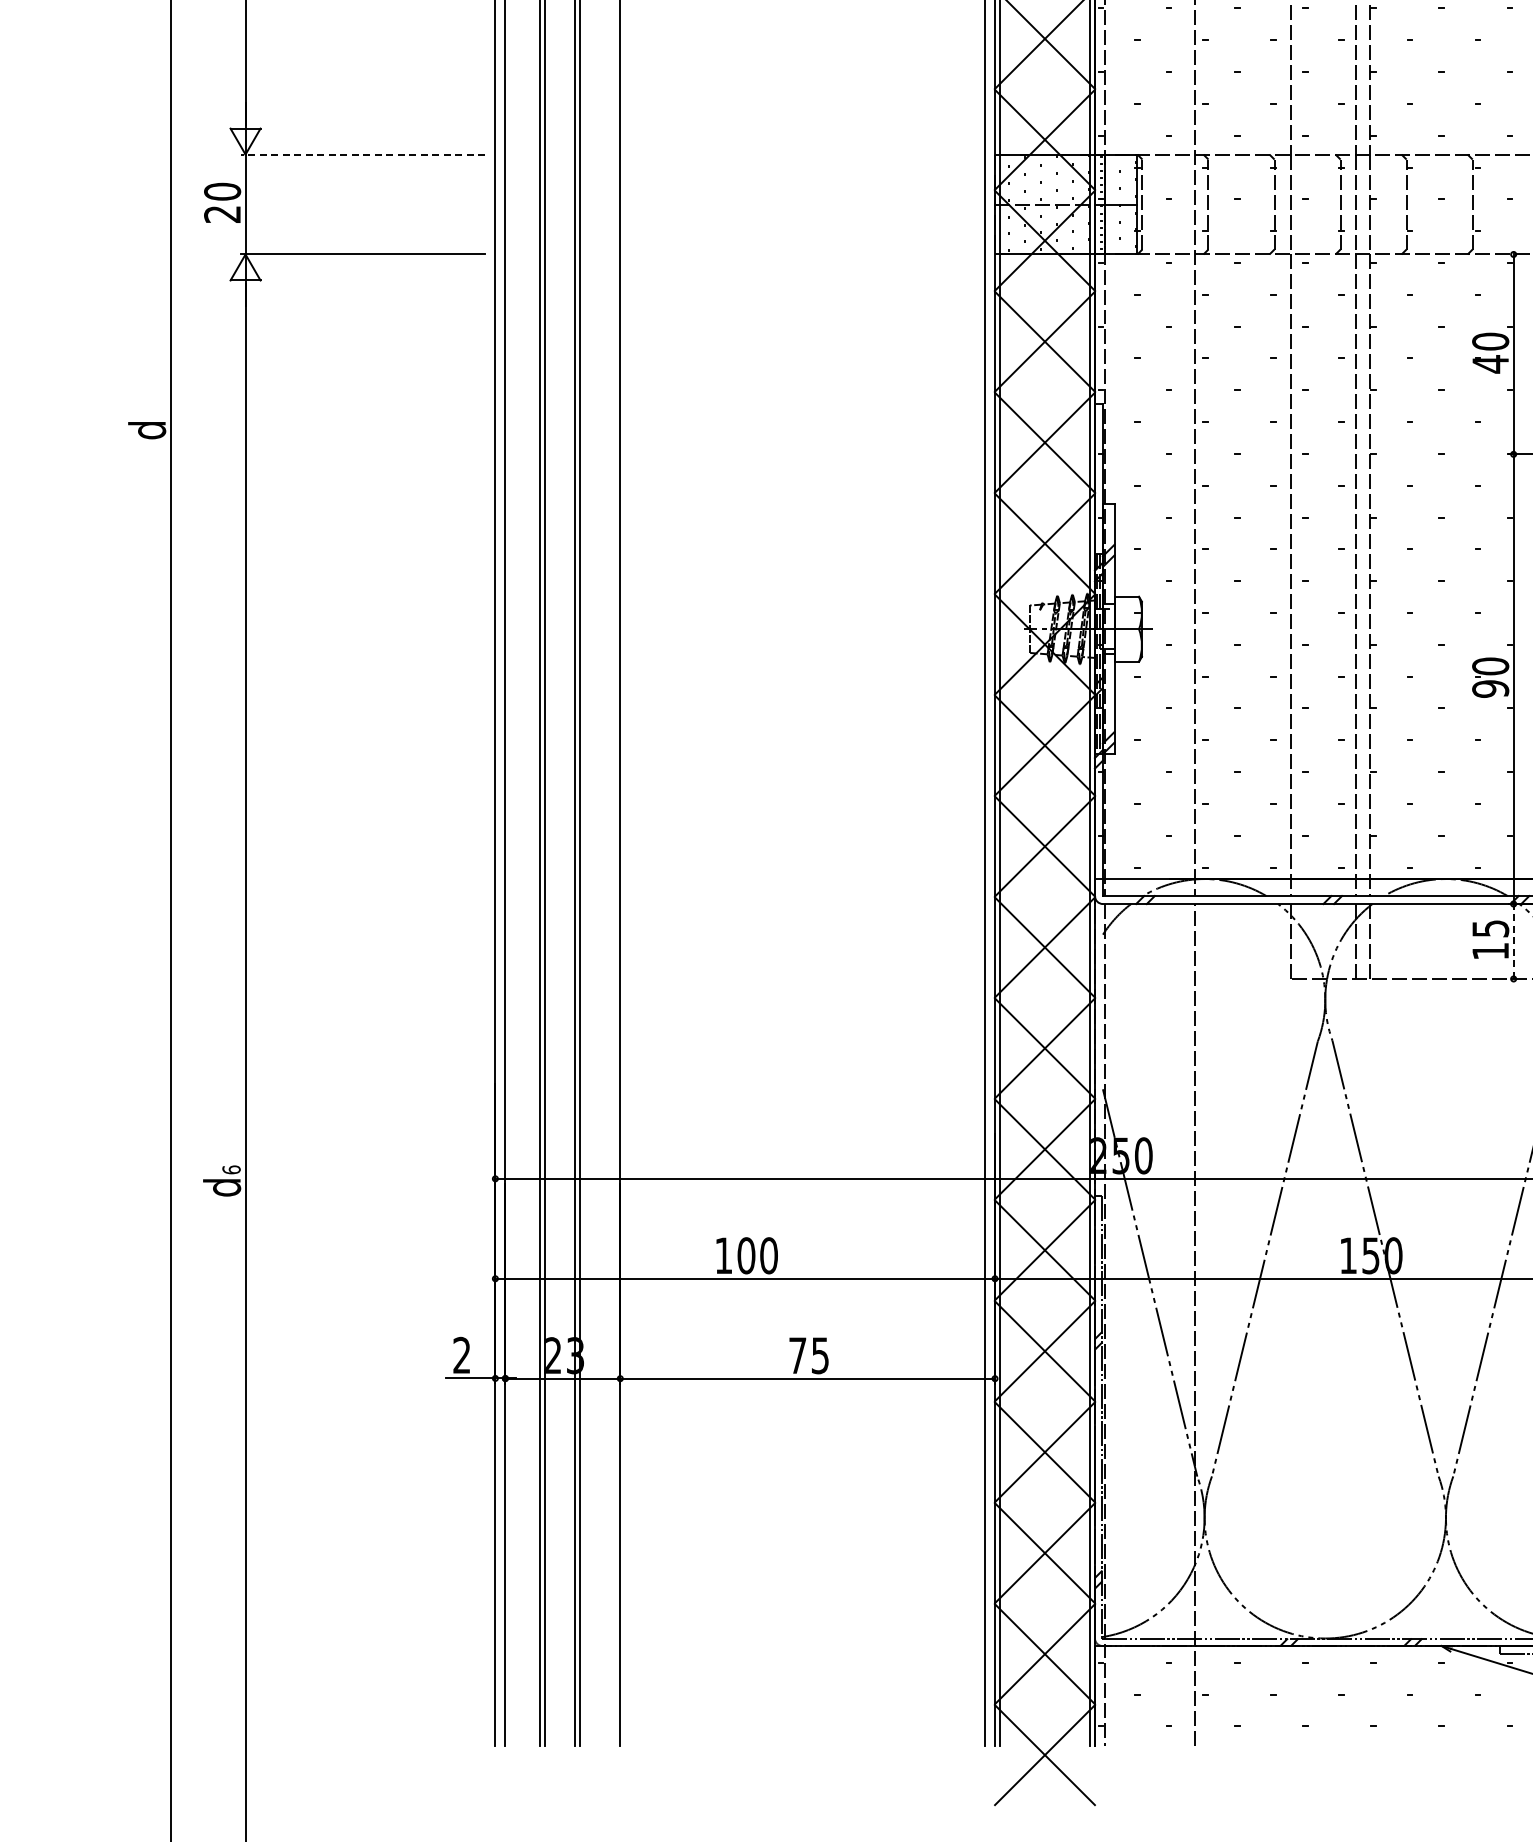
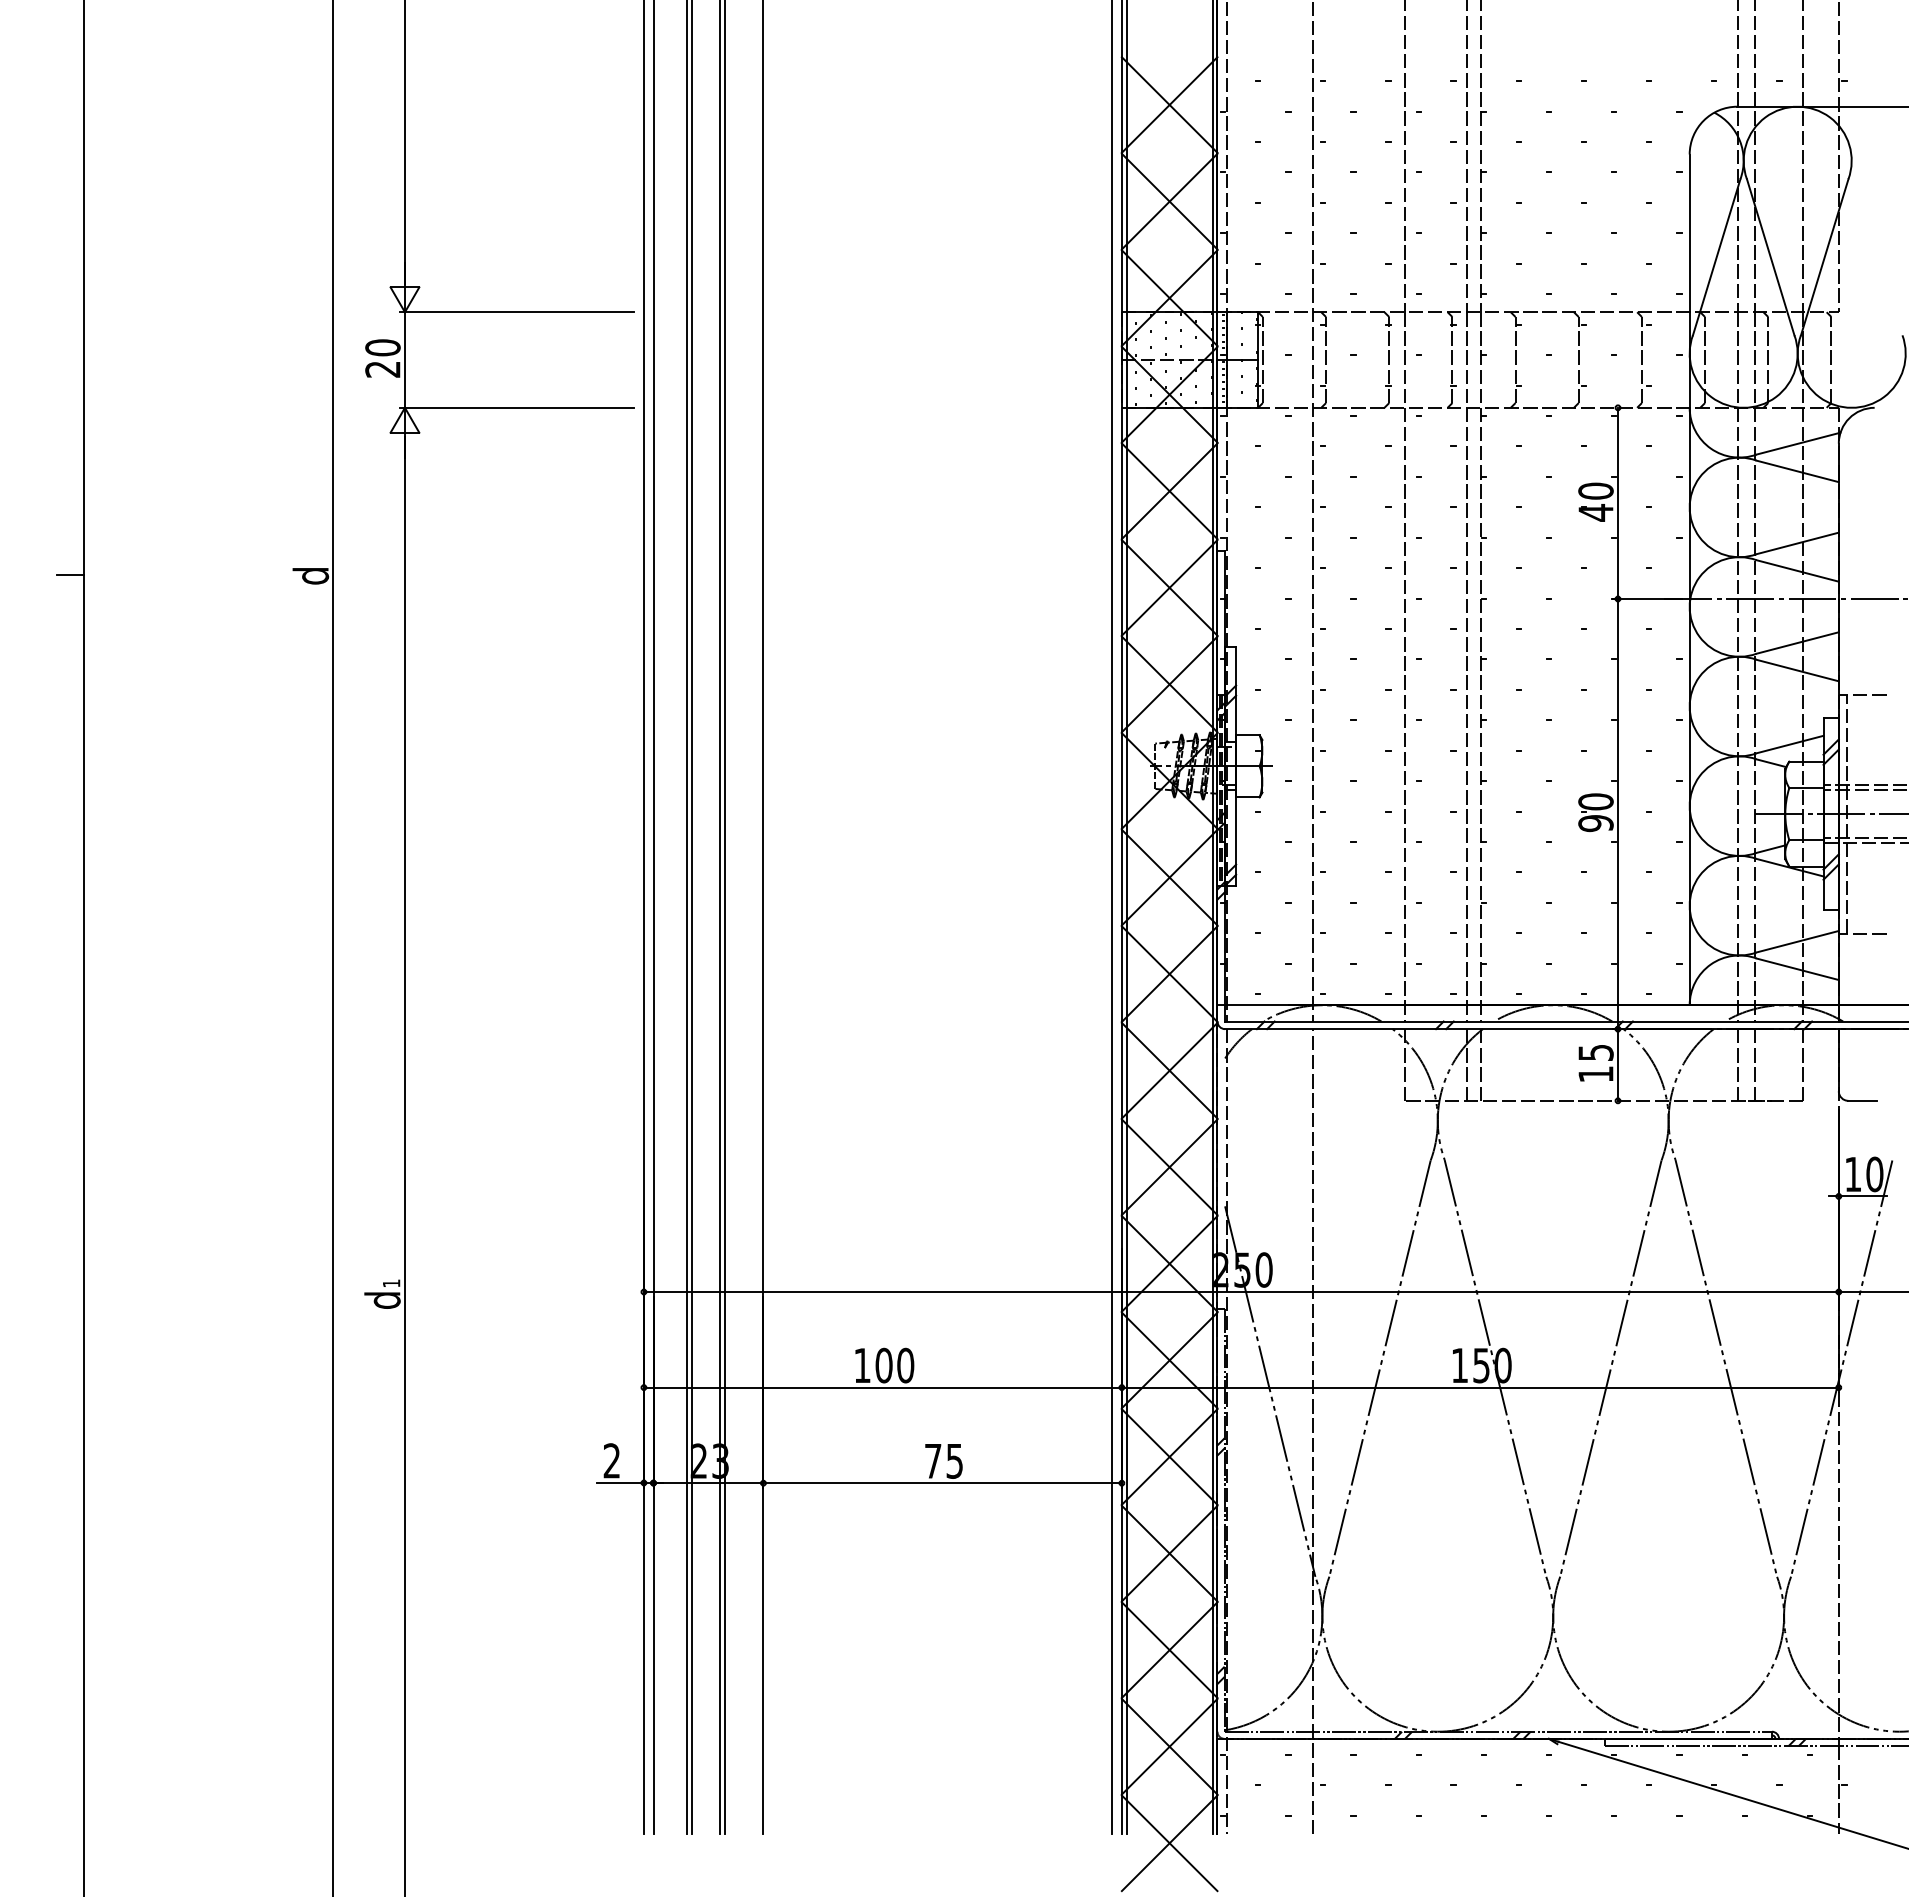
line: (362, 154) -> (516, 312), dashed -> solid
line: (1513, 942) -> (1617, 1065), dashed -> solid
text: (231, 1169) -> (391, 1283), 6 -> 1

